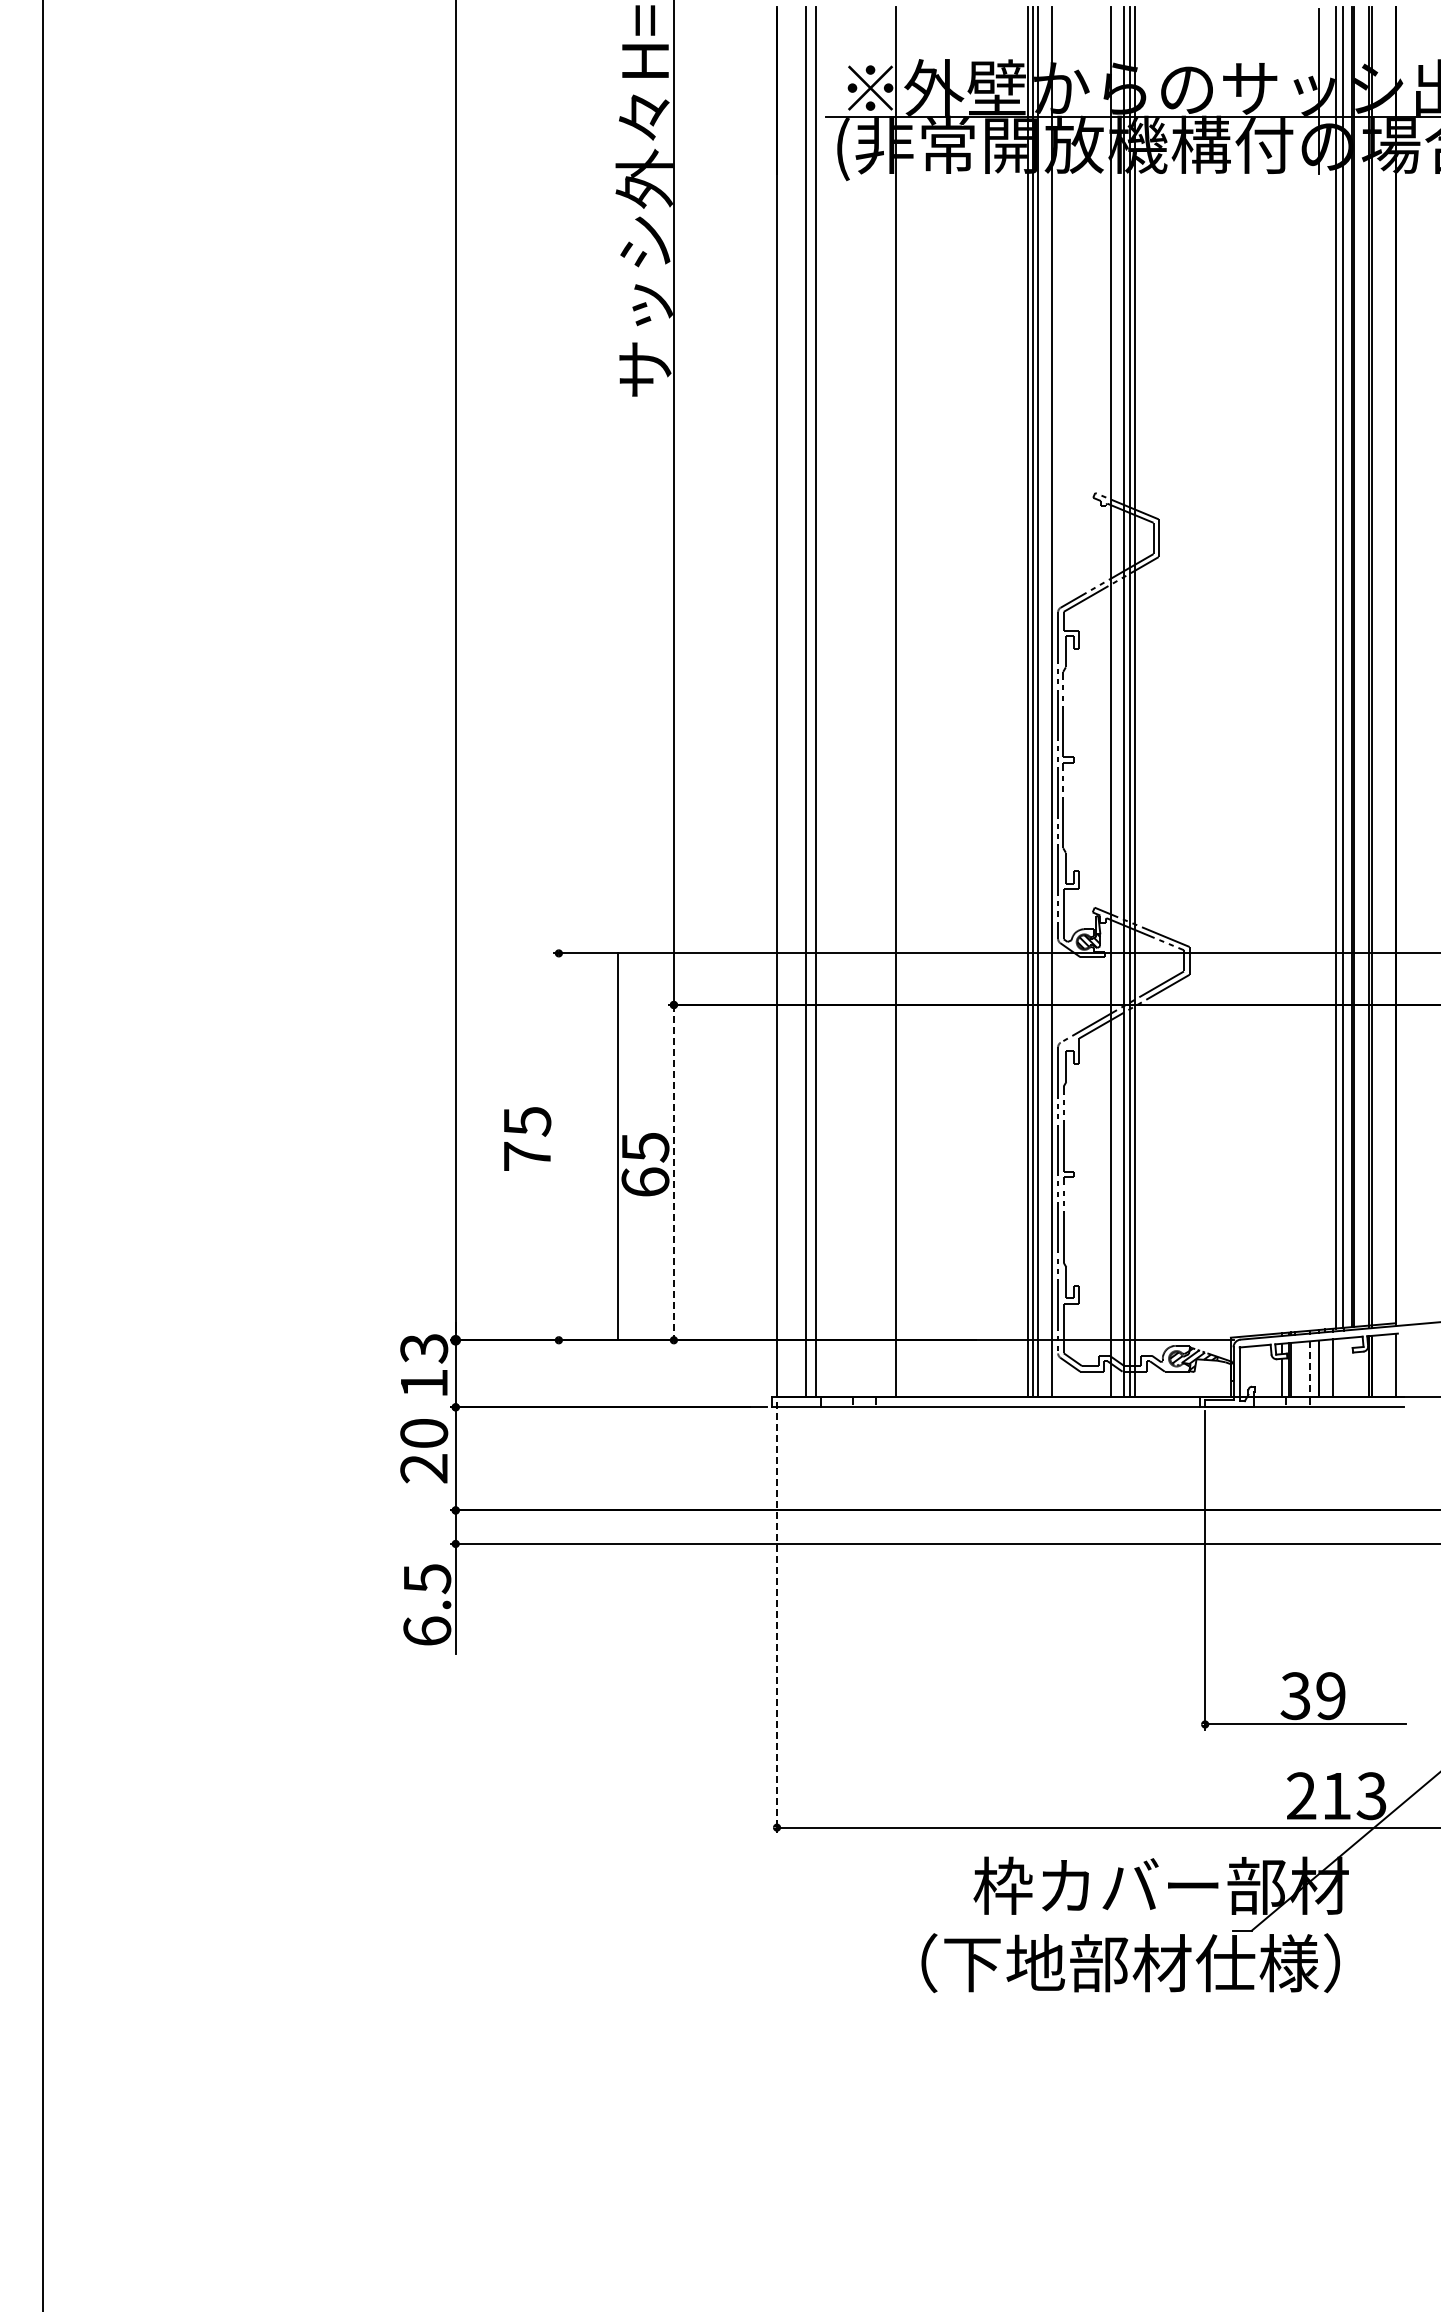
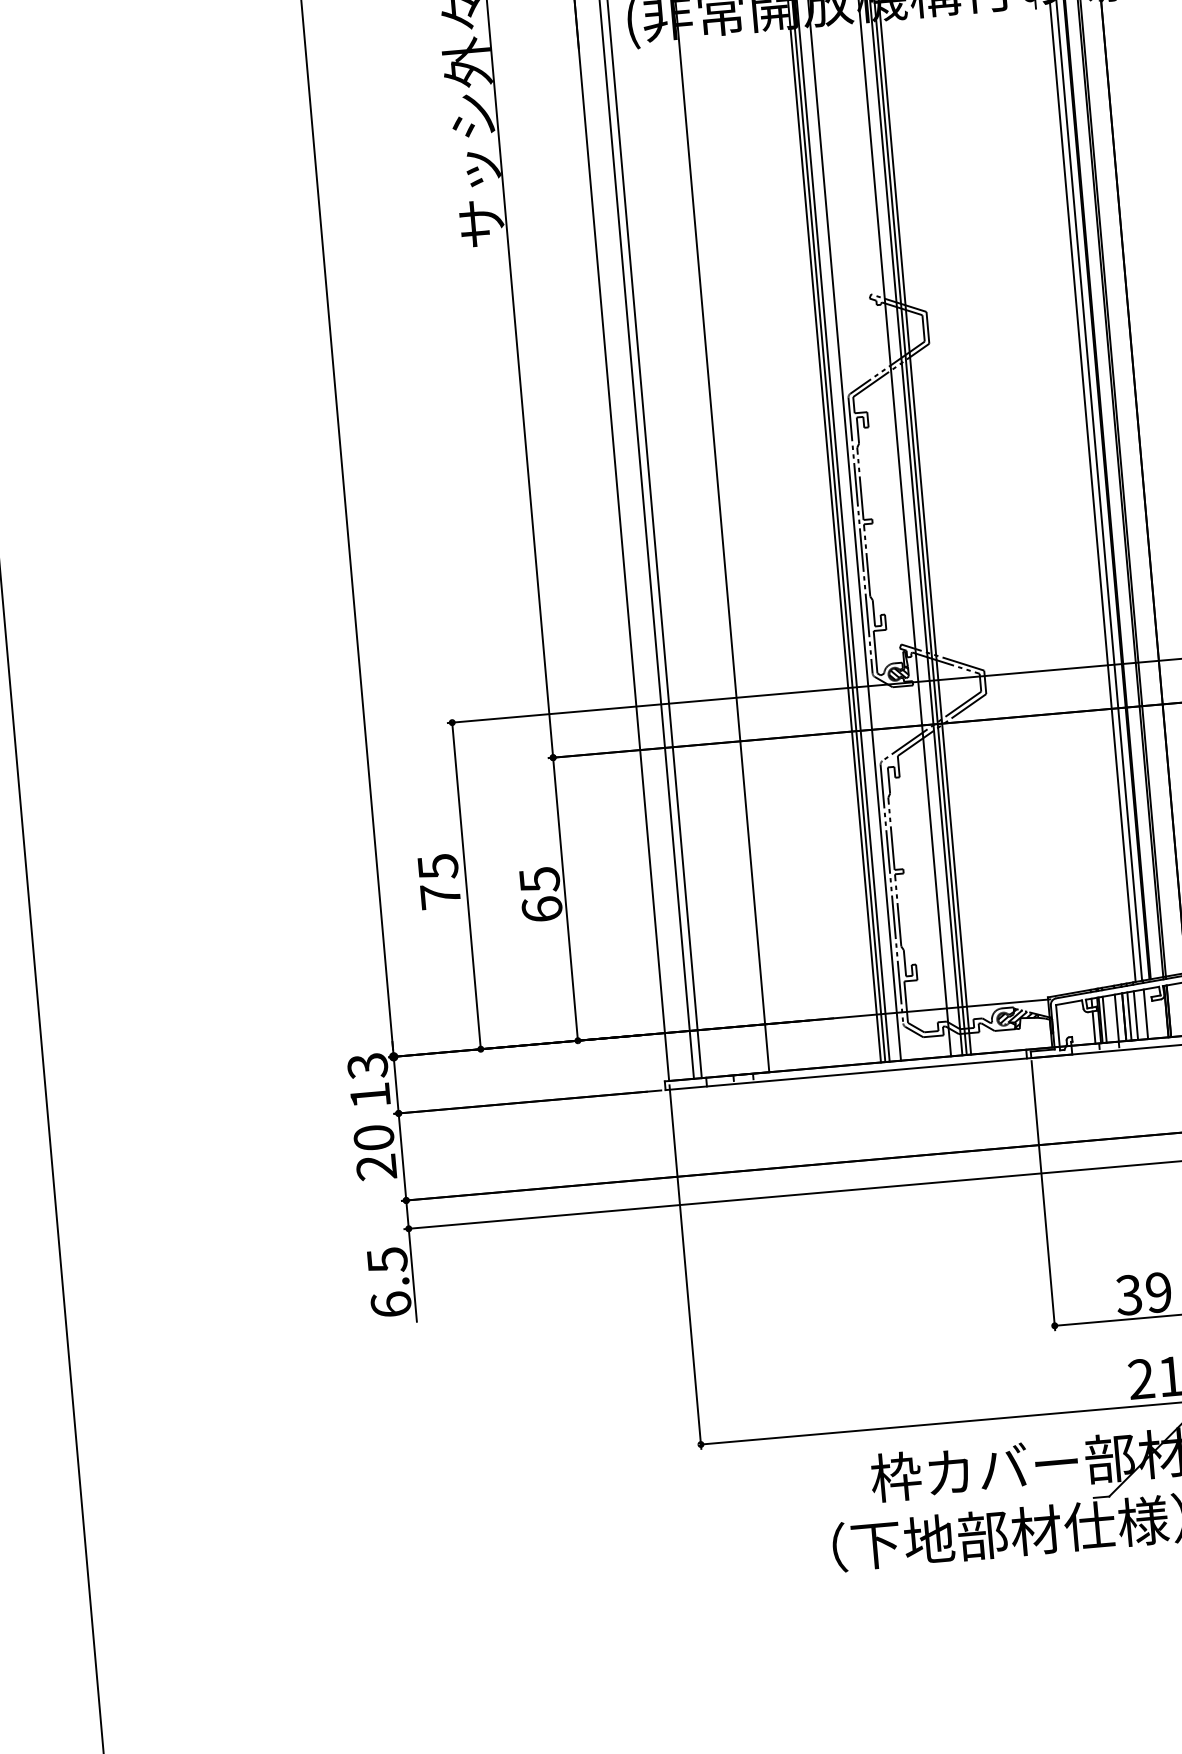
line: (617, 1146) -> (466, 885), moved
line: (673, 1172) -> (565, 899), dashed -> solid
line: (1344, 1367) -> (1146, 1014), added
line: (1324, 1368) -> (1129, 1016), added
line: (1295, 1369) -> (1104, 1019), added
line: (1309, 1369) -> (1116, 1018), dashed -> solid
line: (777, 1617) -> (685, 1267), dashed -> solid

